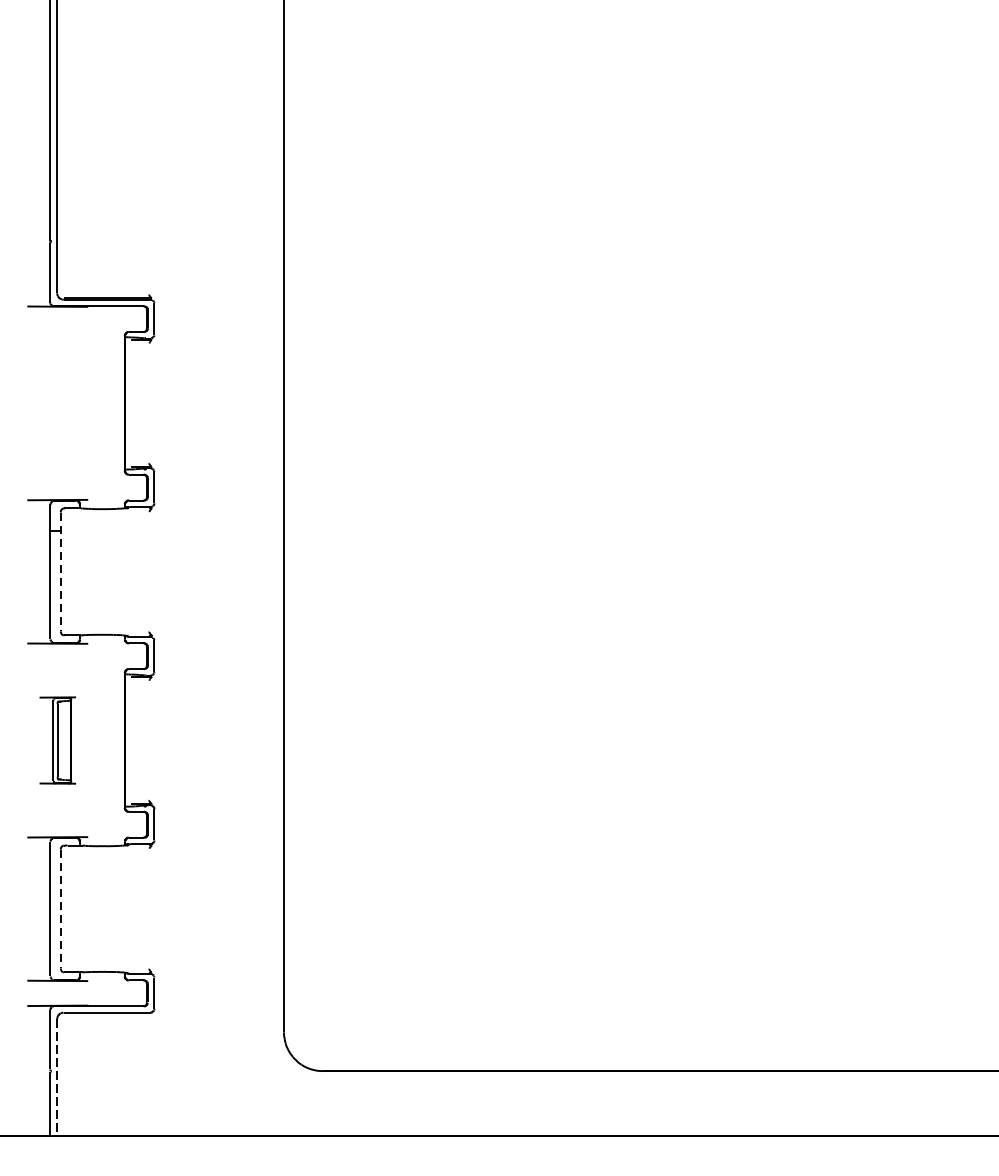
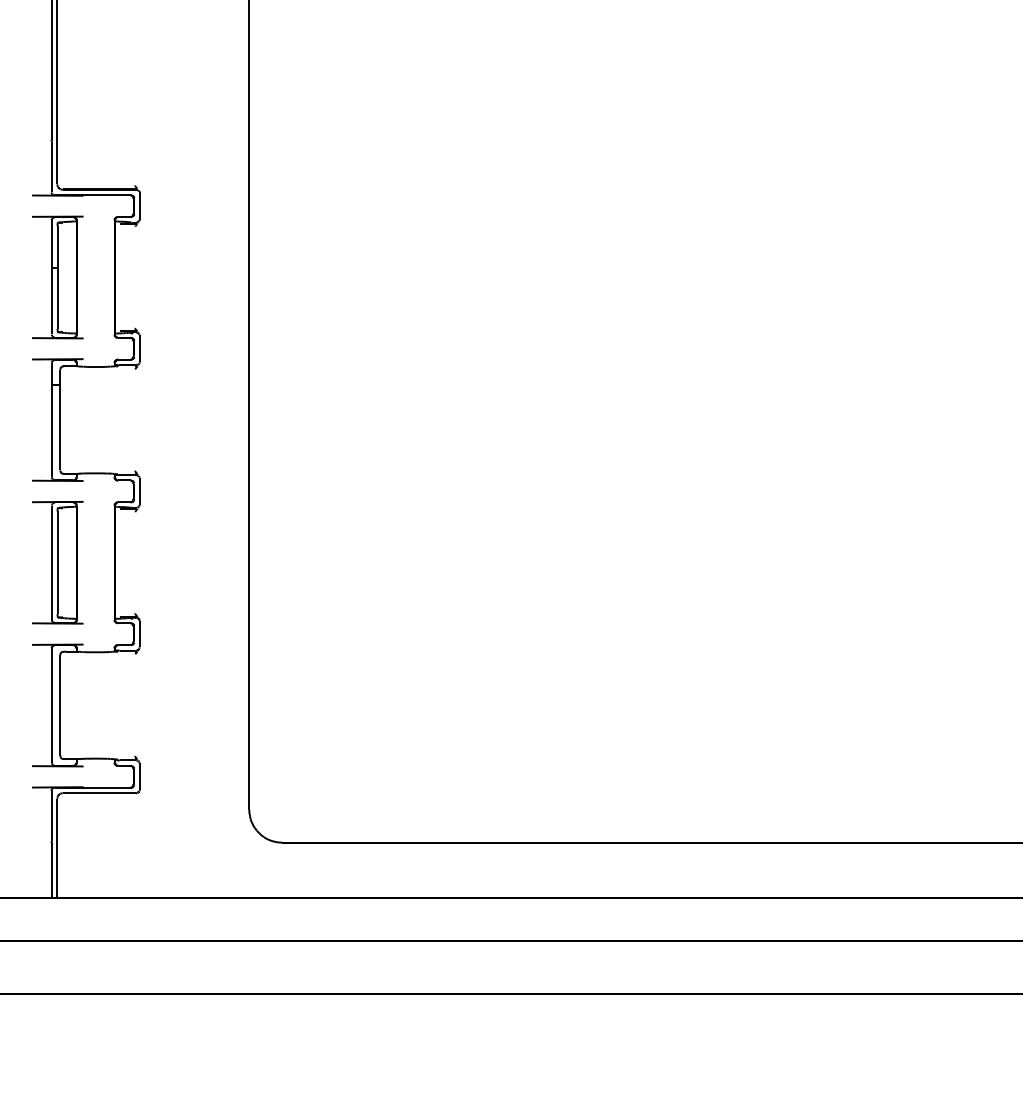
part: (57, 403) -> (57, 277), added
line: (60, 572) -> (60, 420), dashed -> solid
part: (57, 740) -> (57, 562), size x1.67
line: (60, 909) -> (60, 705), dashed -> solid
line: (57, 1078) -> (57, 848), dashed -> solid

